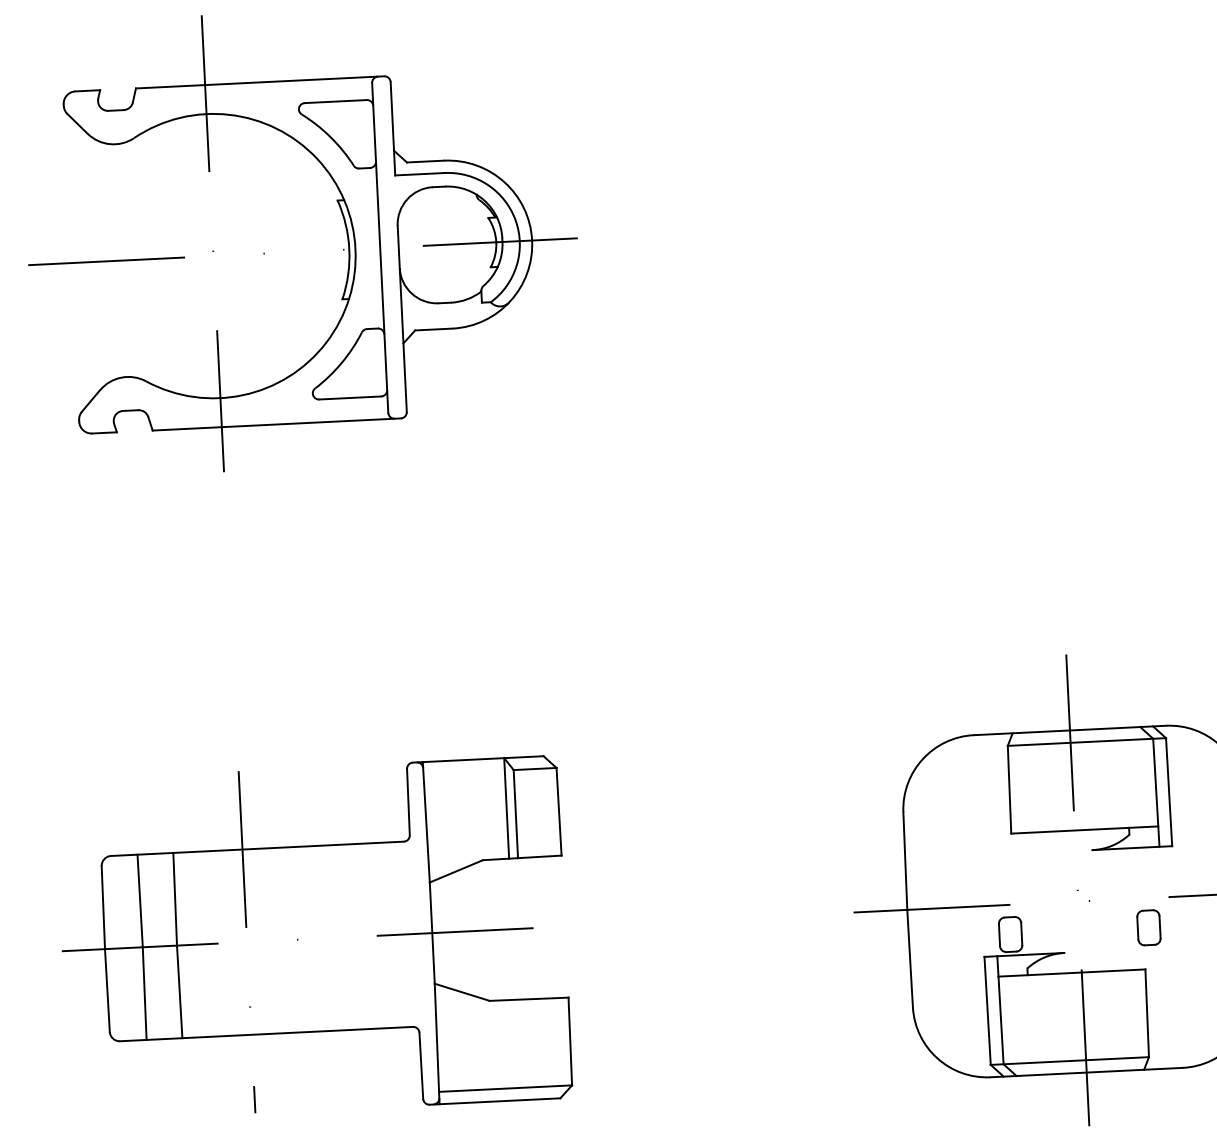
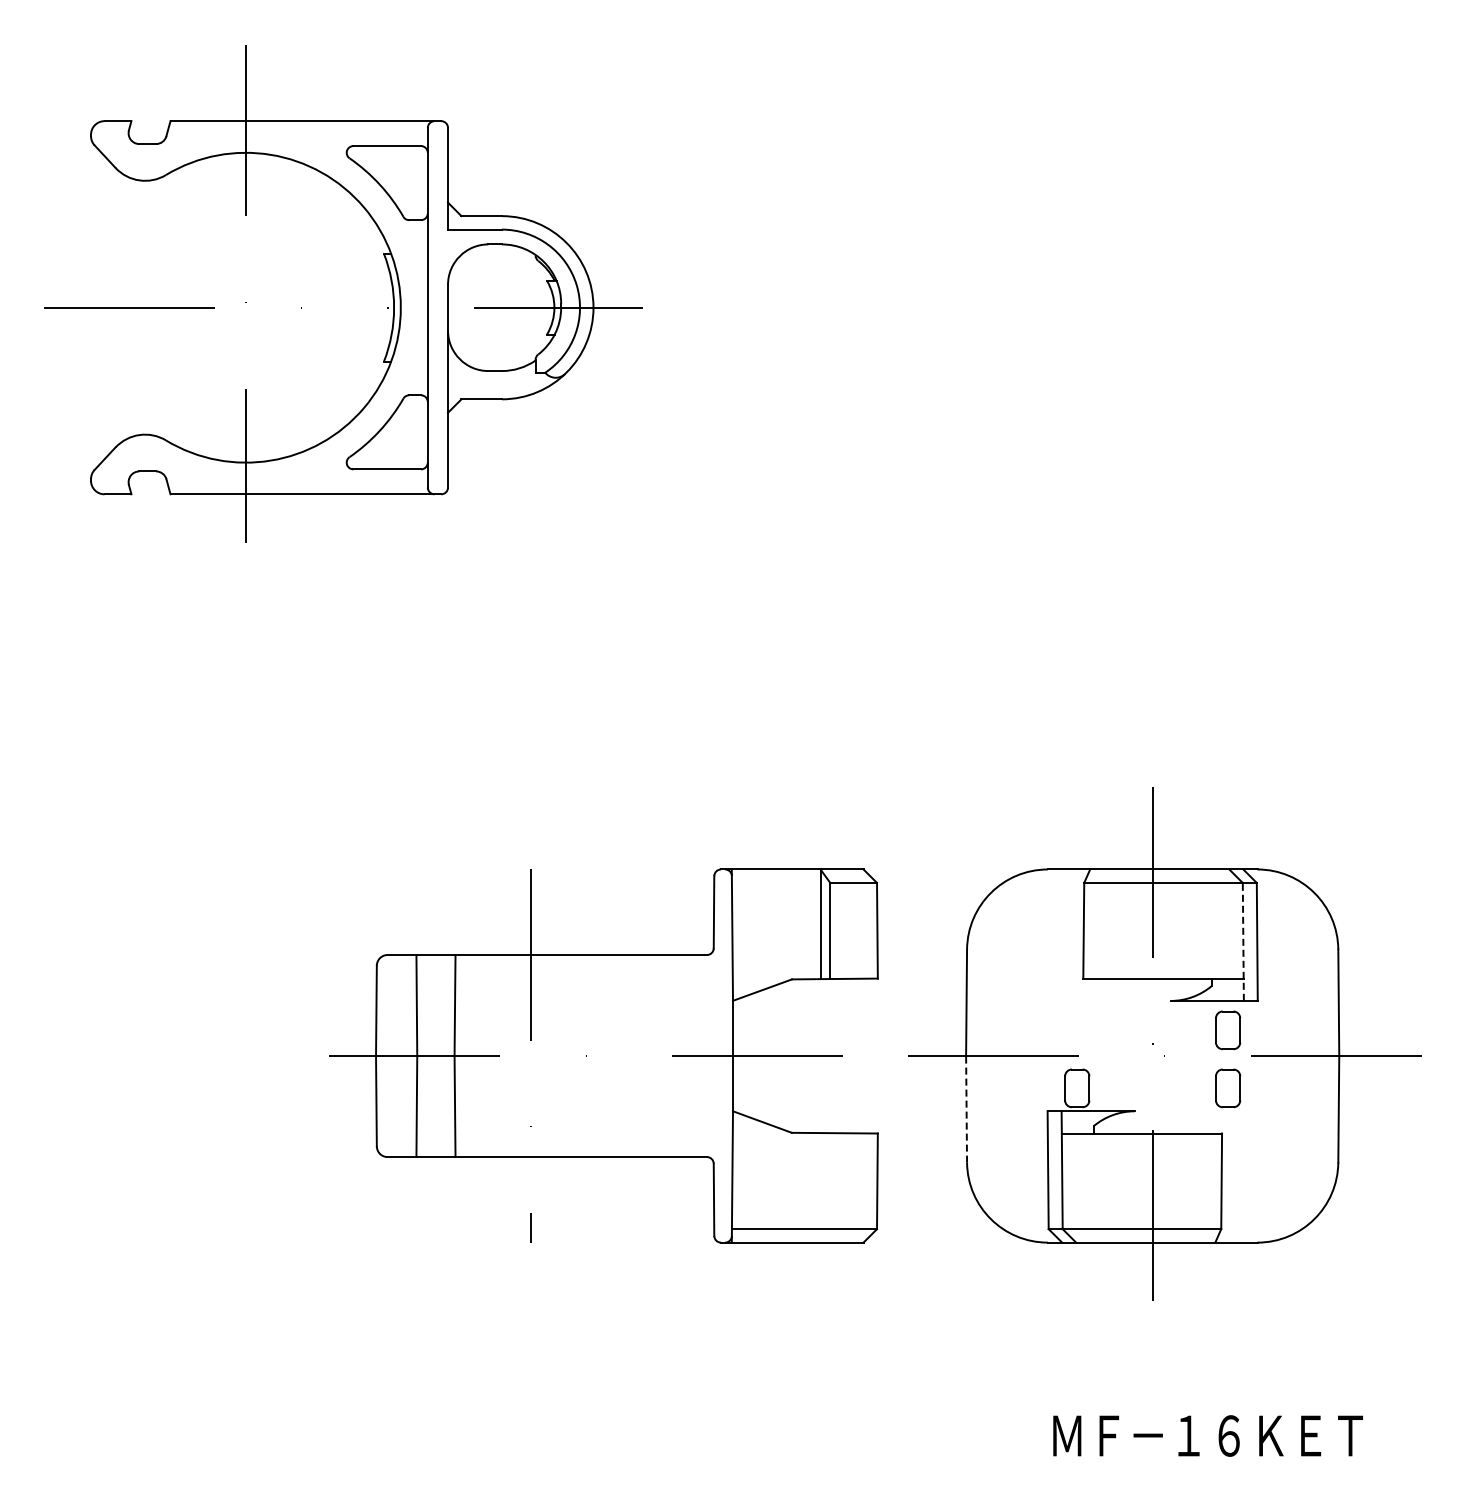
line: (1156, 792) -> (1243, 941), solid -> dashed
part: (1146, 874) -> (1228, 1030), added
part: (313, 938) -> (603, 1055), moved
line: (909, 957) -> (966, 1108), solid -> dashed

